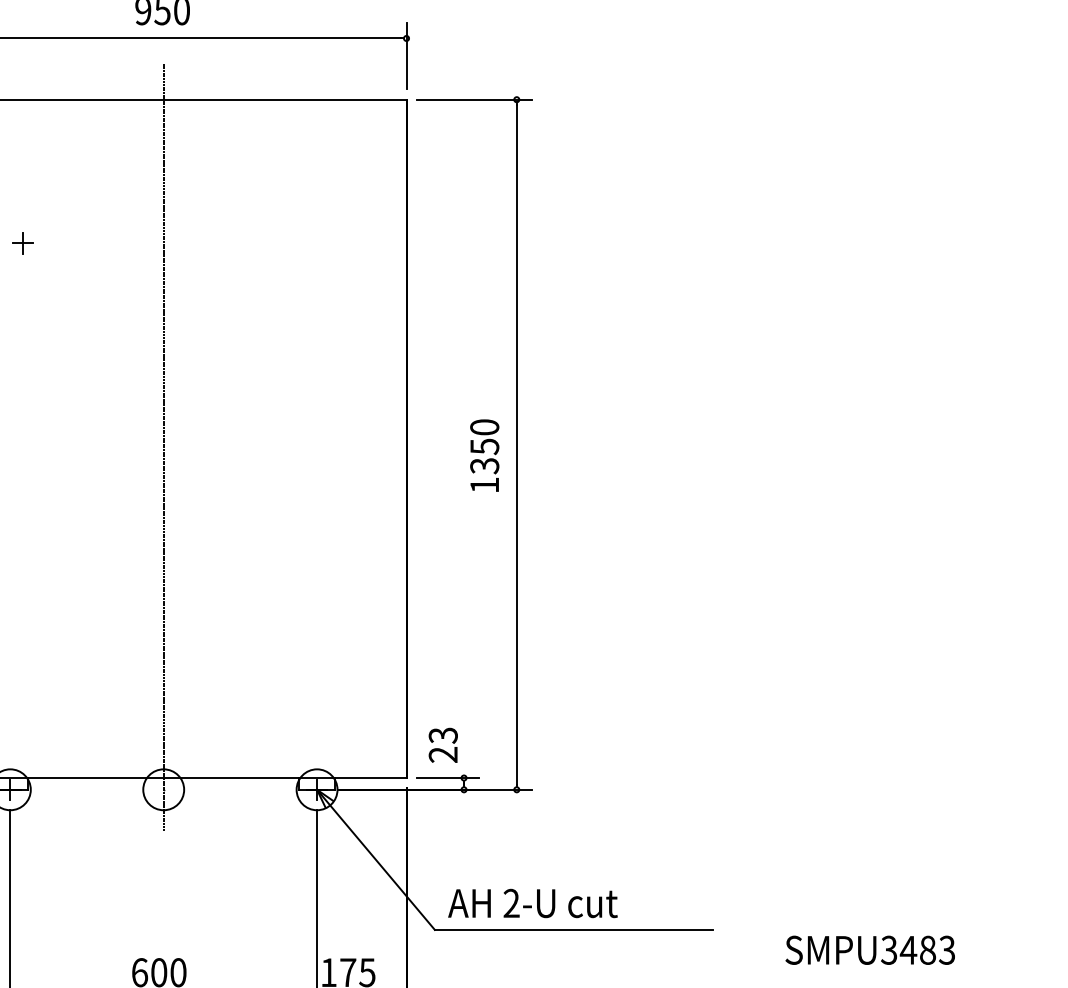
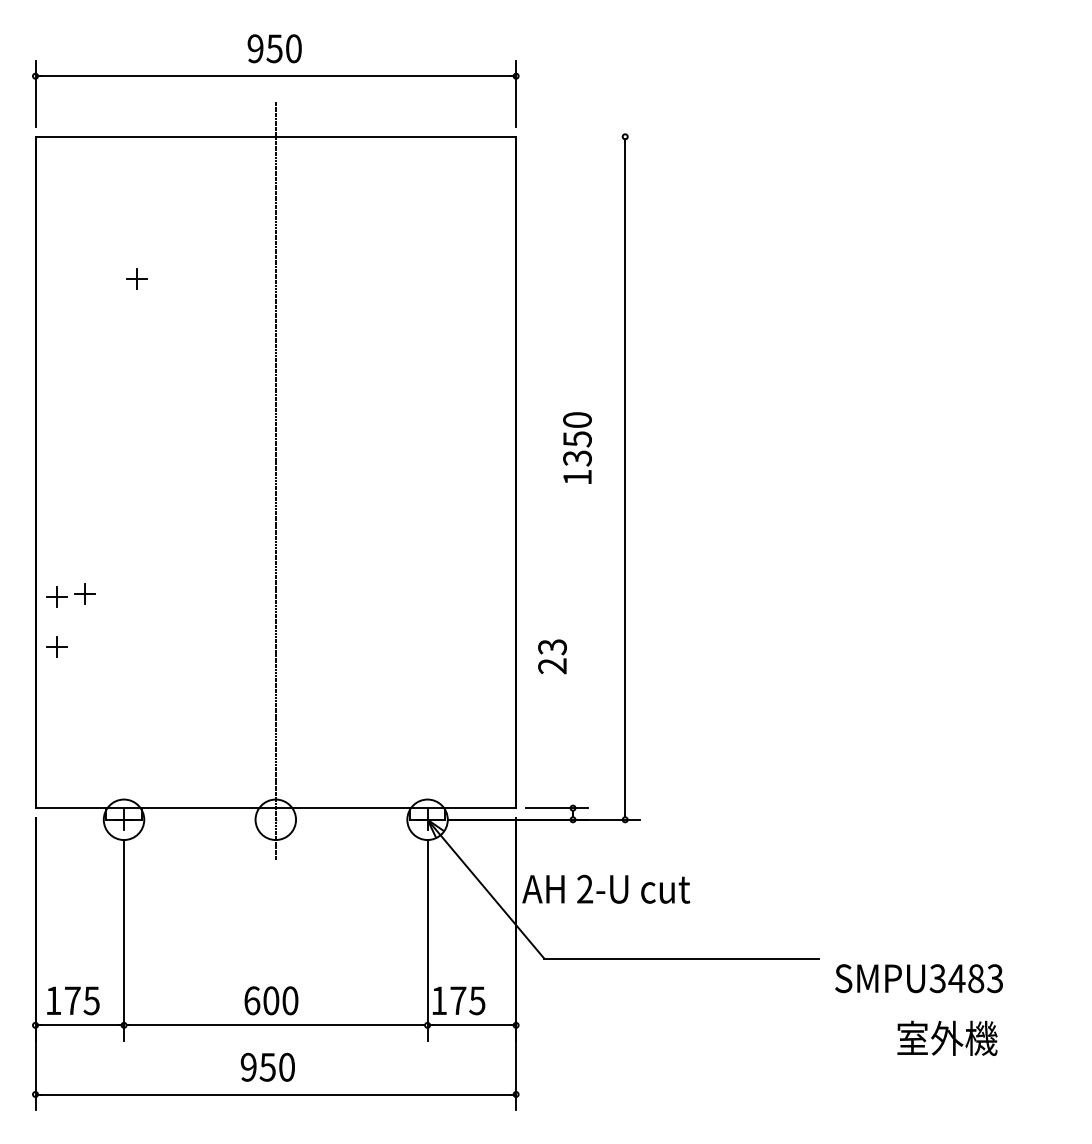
line: (474, 99) -> (583, 136), removed
text: (484, 455) -> (577, 447), moved
text: (443, 745) -> (552, 656), moved
text: (533, 902) -> (606, 888), moved
text: (869, 950) -> (918, 978), moved

